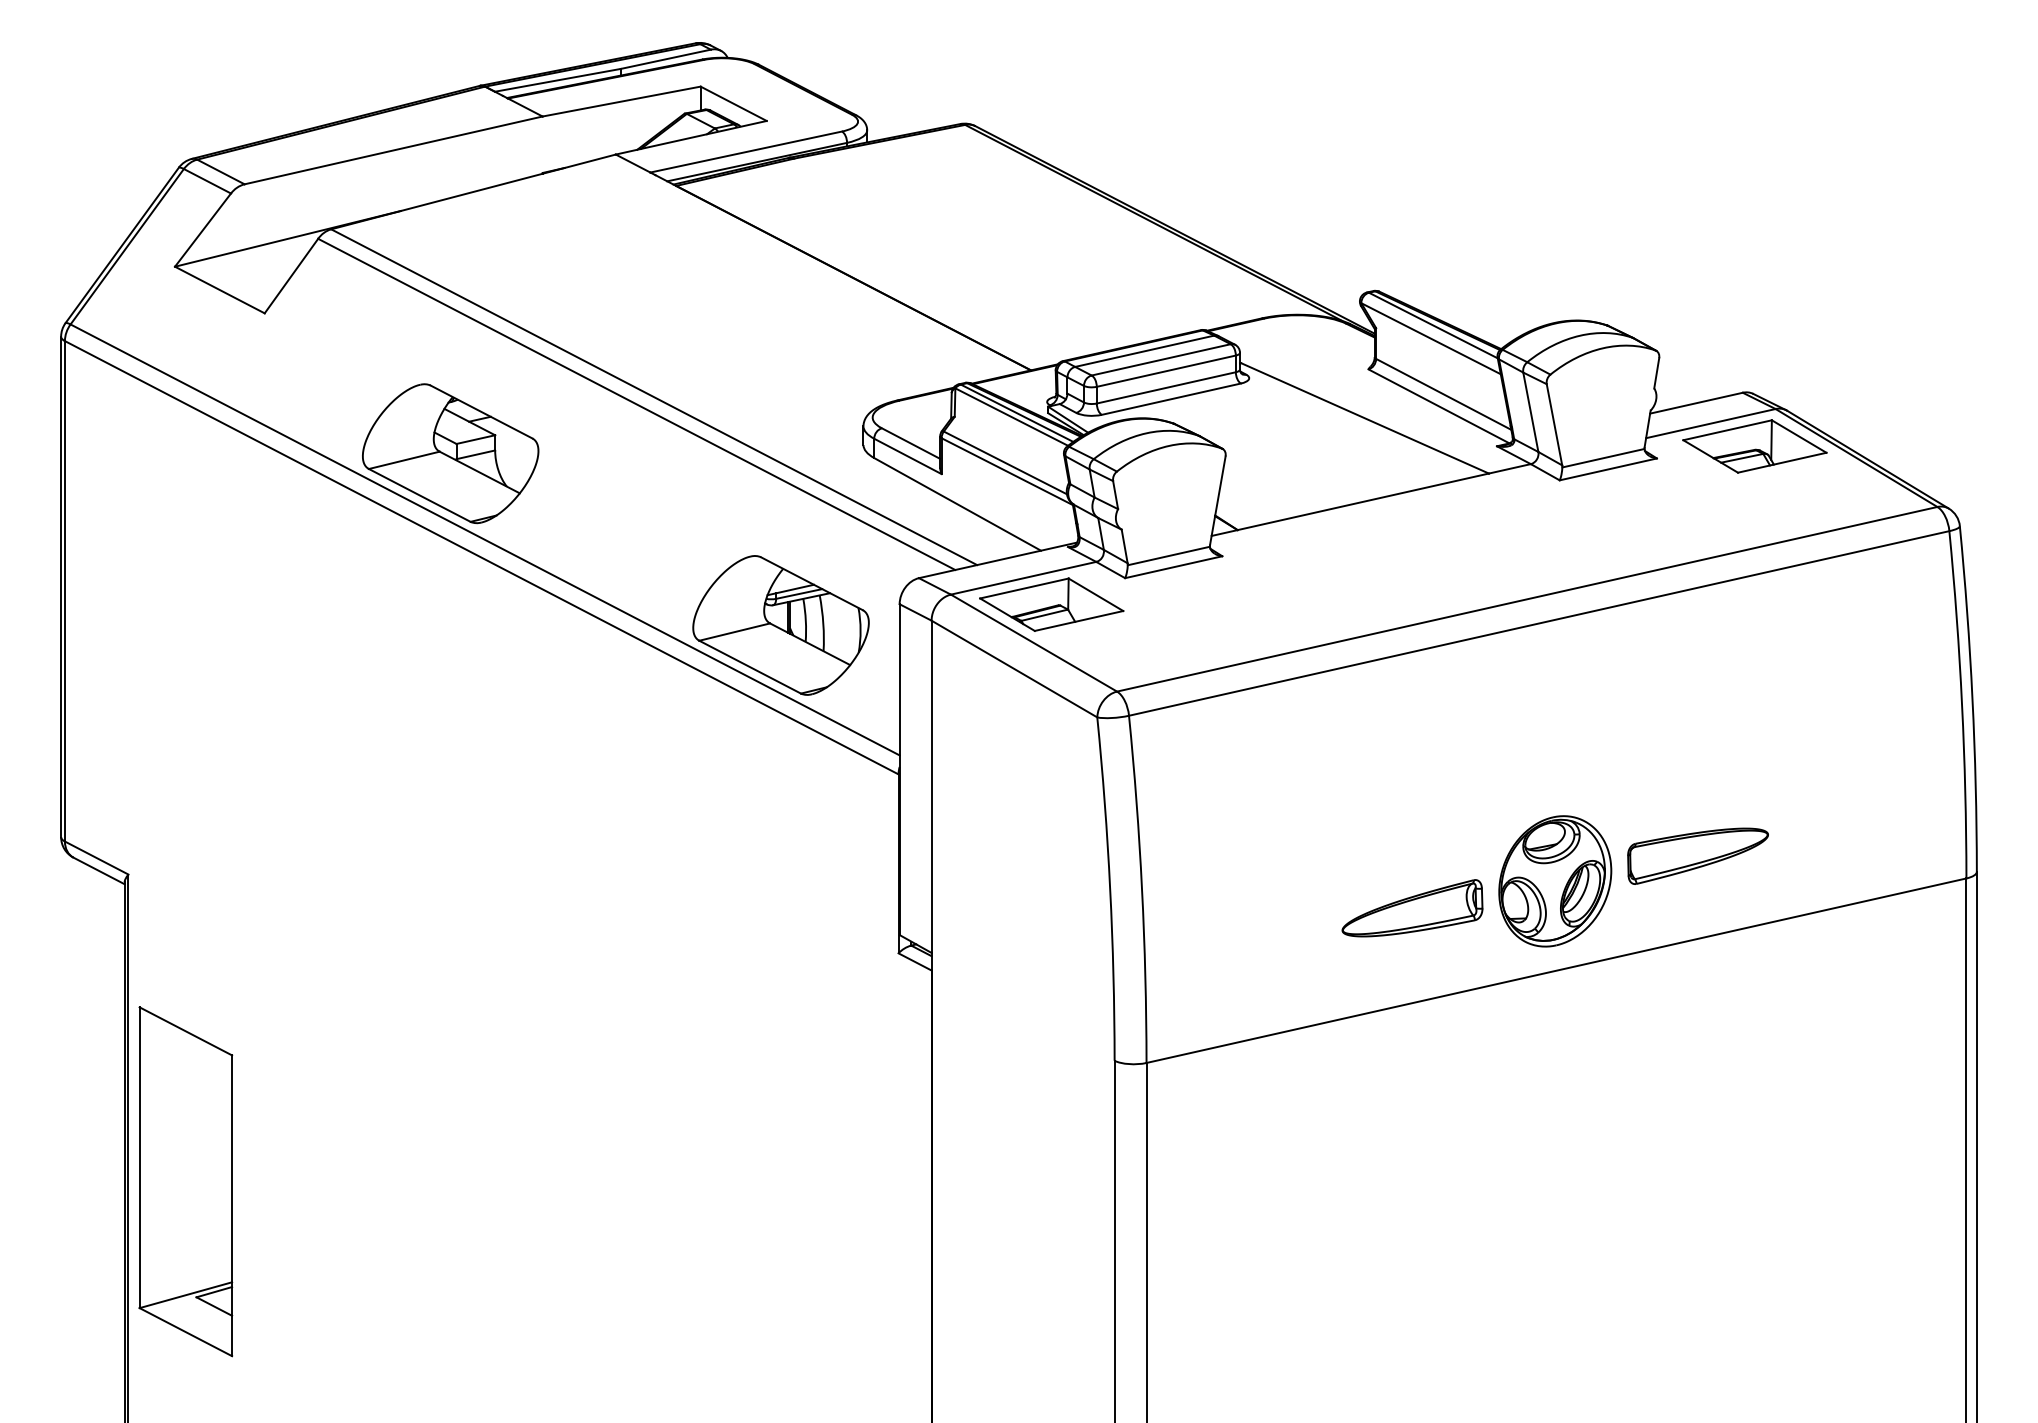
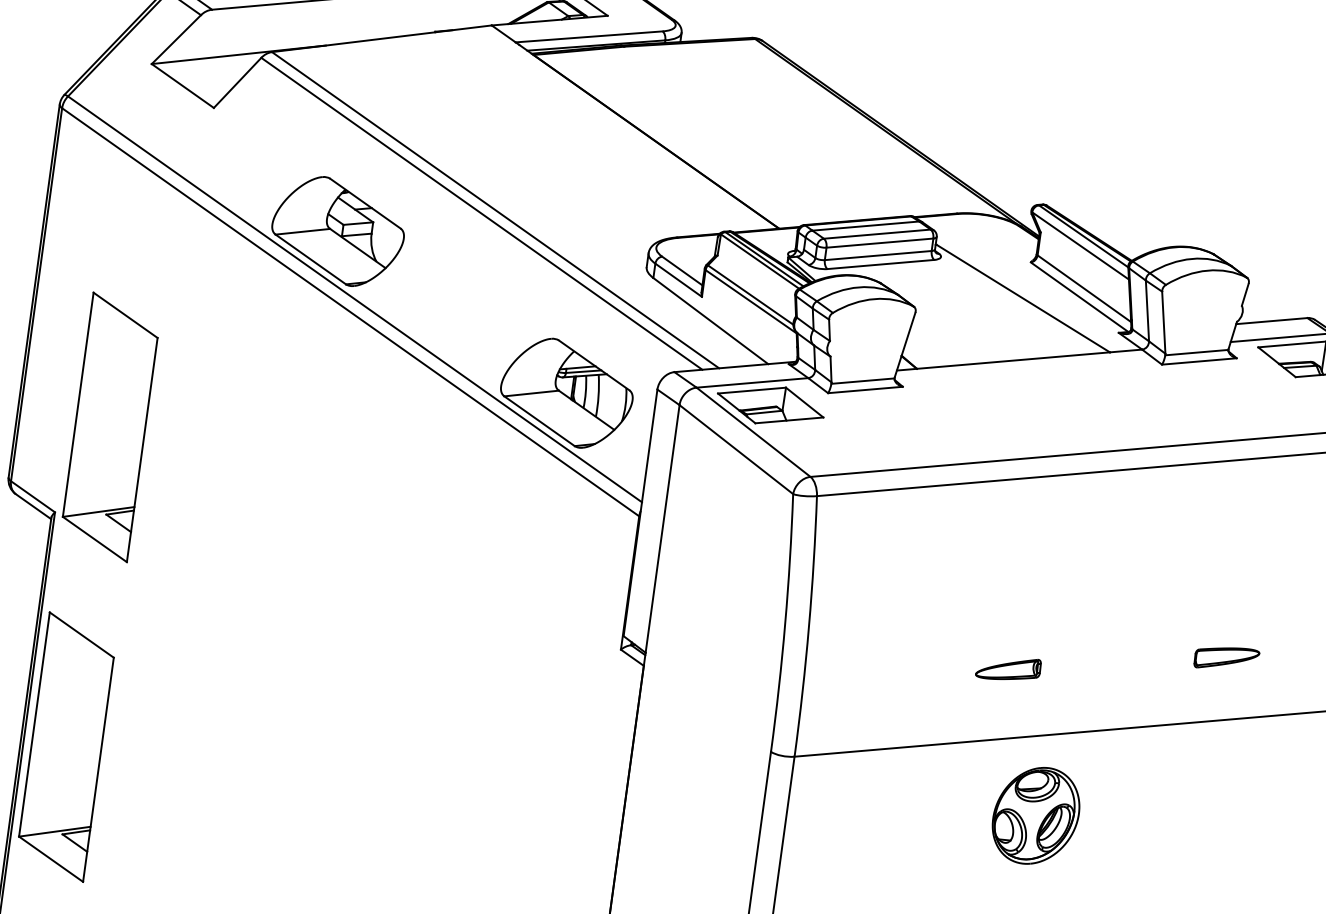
part: (185, 752) -> (109, 427), added
part: (1697, 855) -> (1226, 658), size x0.6
part: (1555, 881) -> (1036, 816), moved
part: (1412, 908) -> (1008, 668), size x0.6

